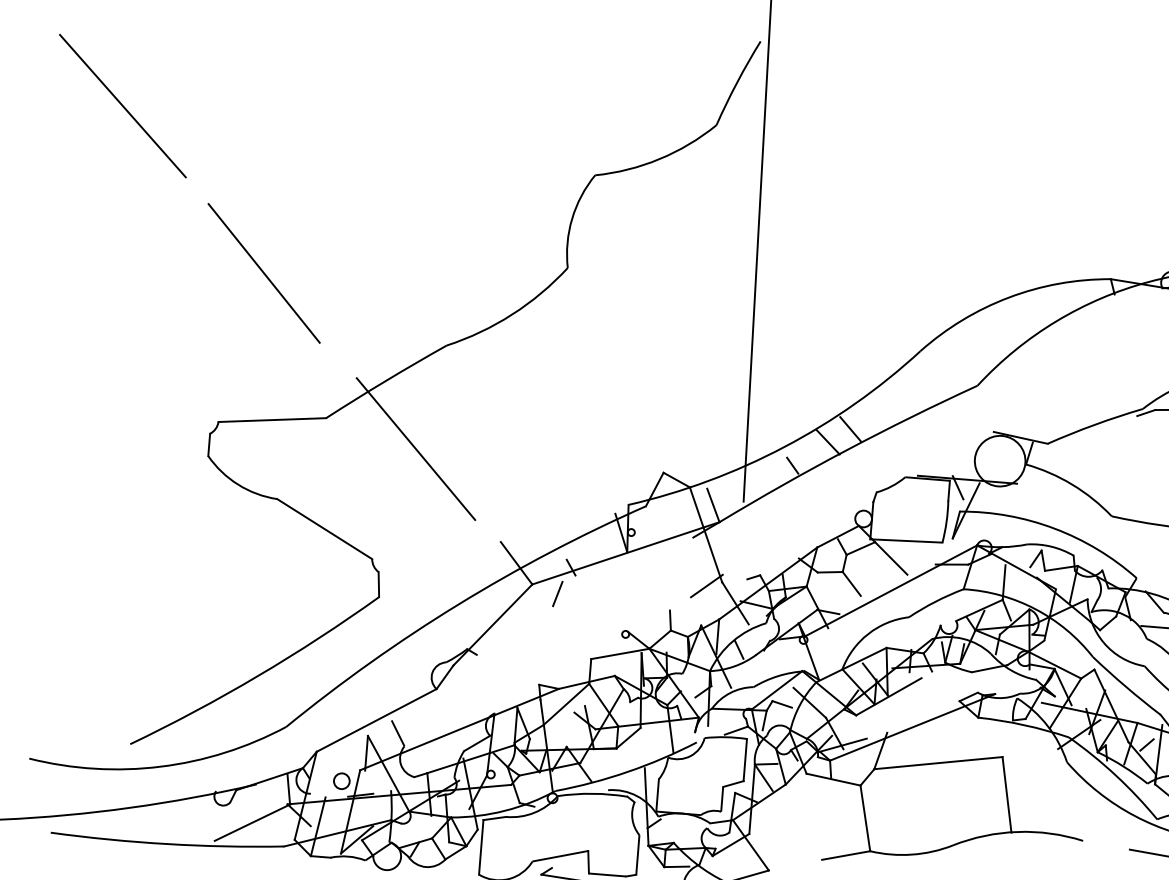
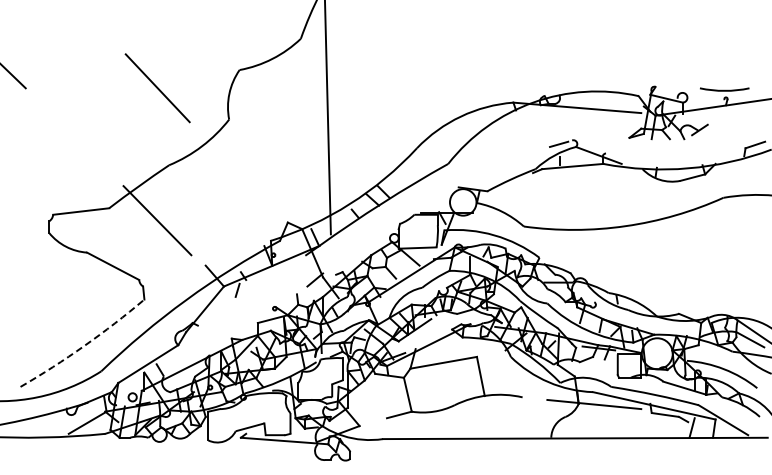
line: (263, 273) -> (157, 88), moved
arc: (258, 675) -> (84, 345), solid -> dashed

